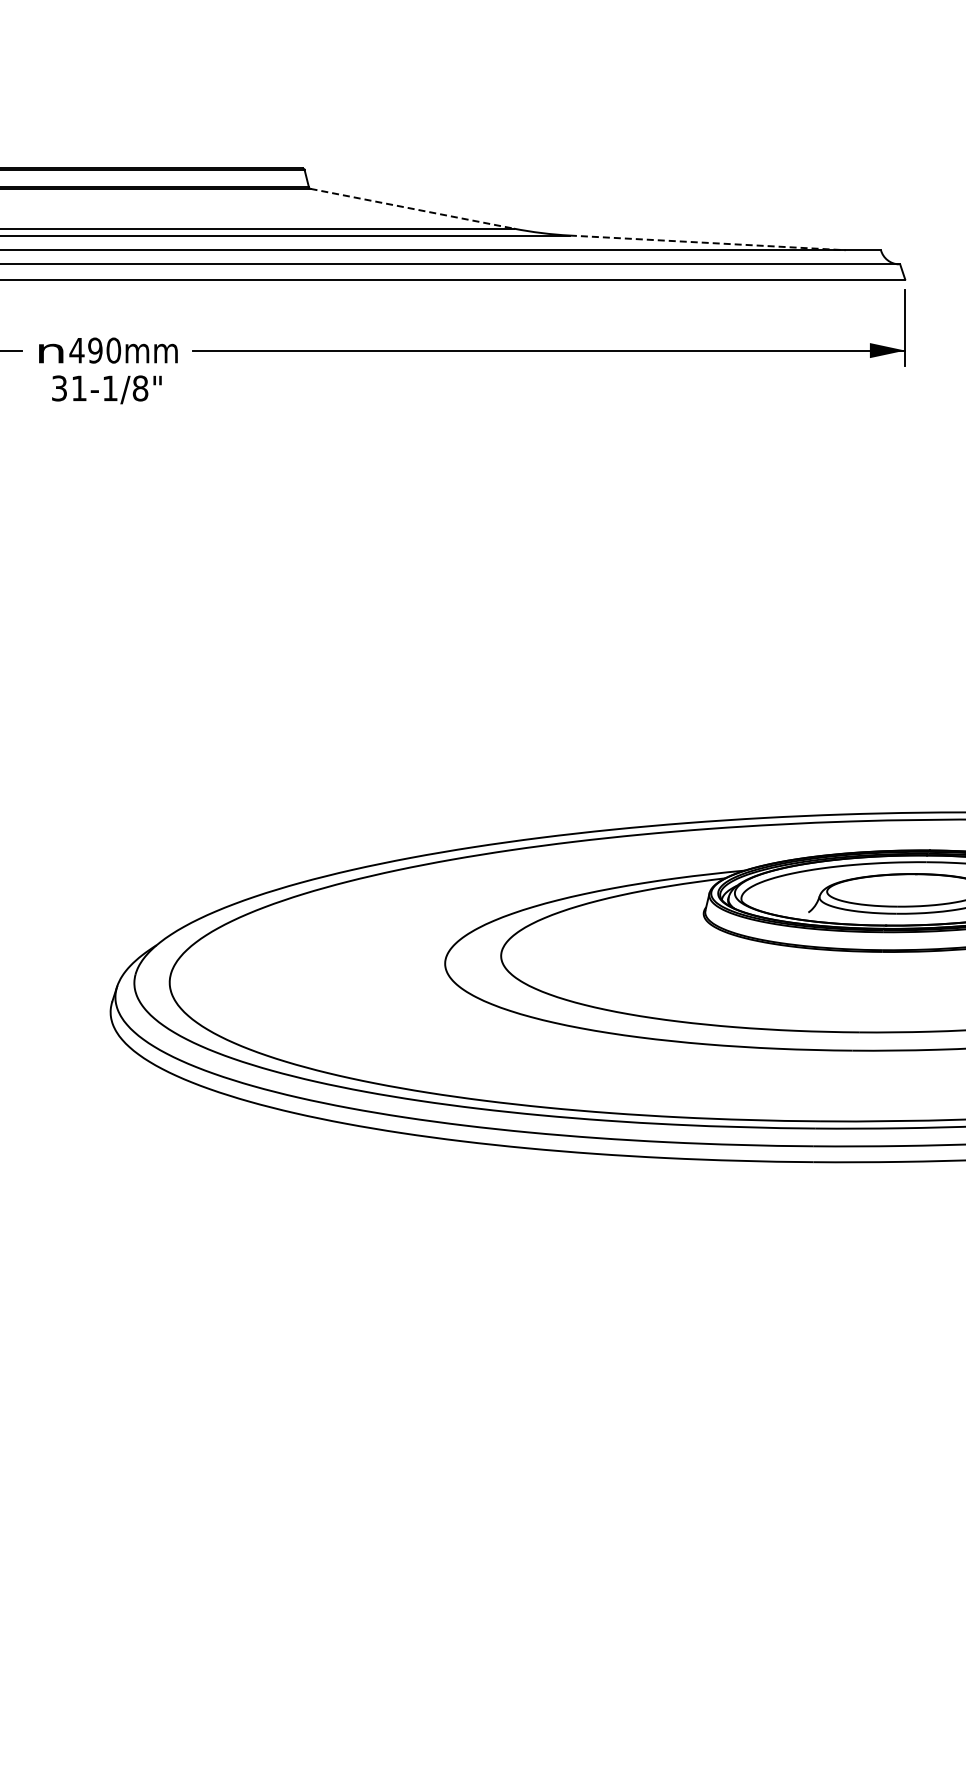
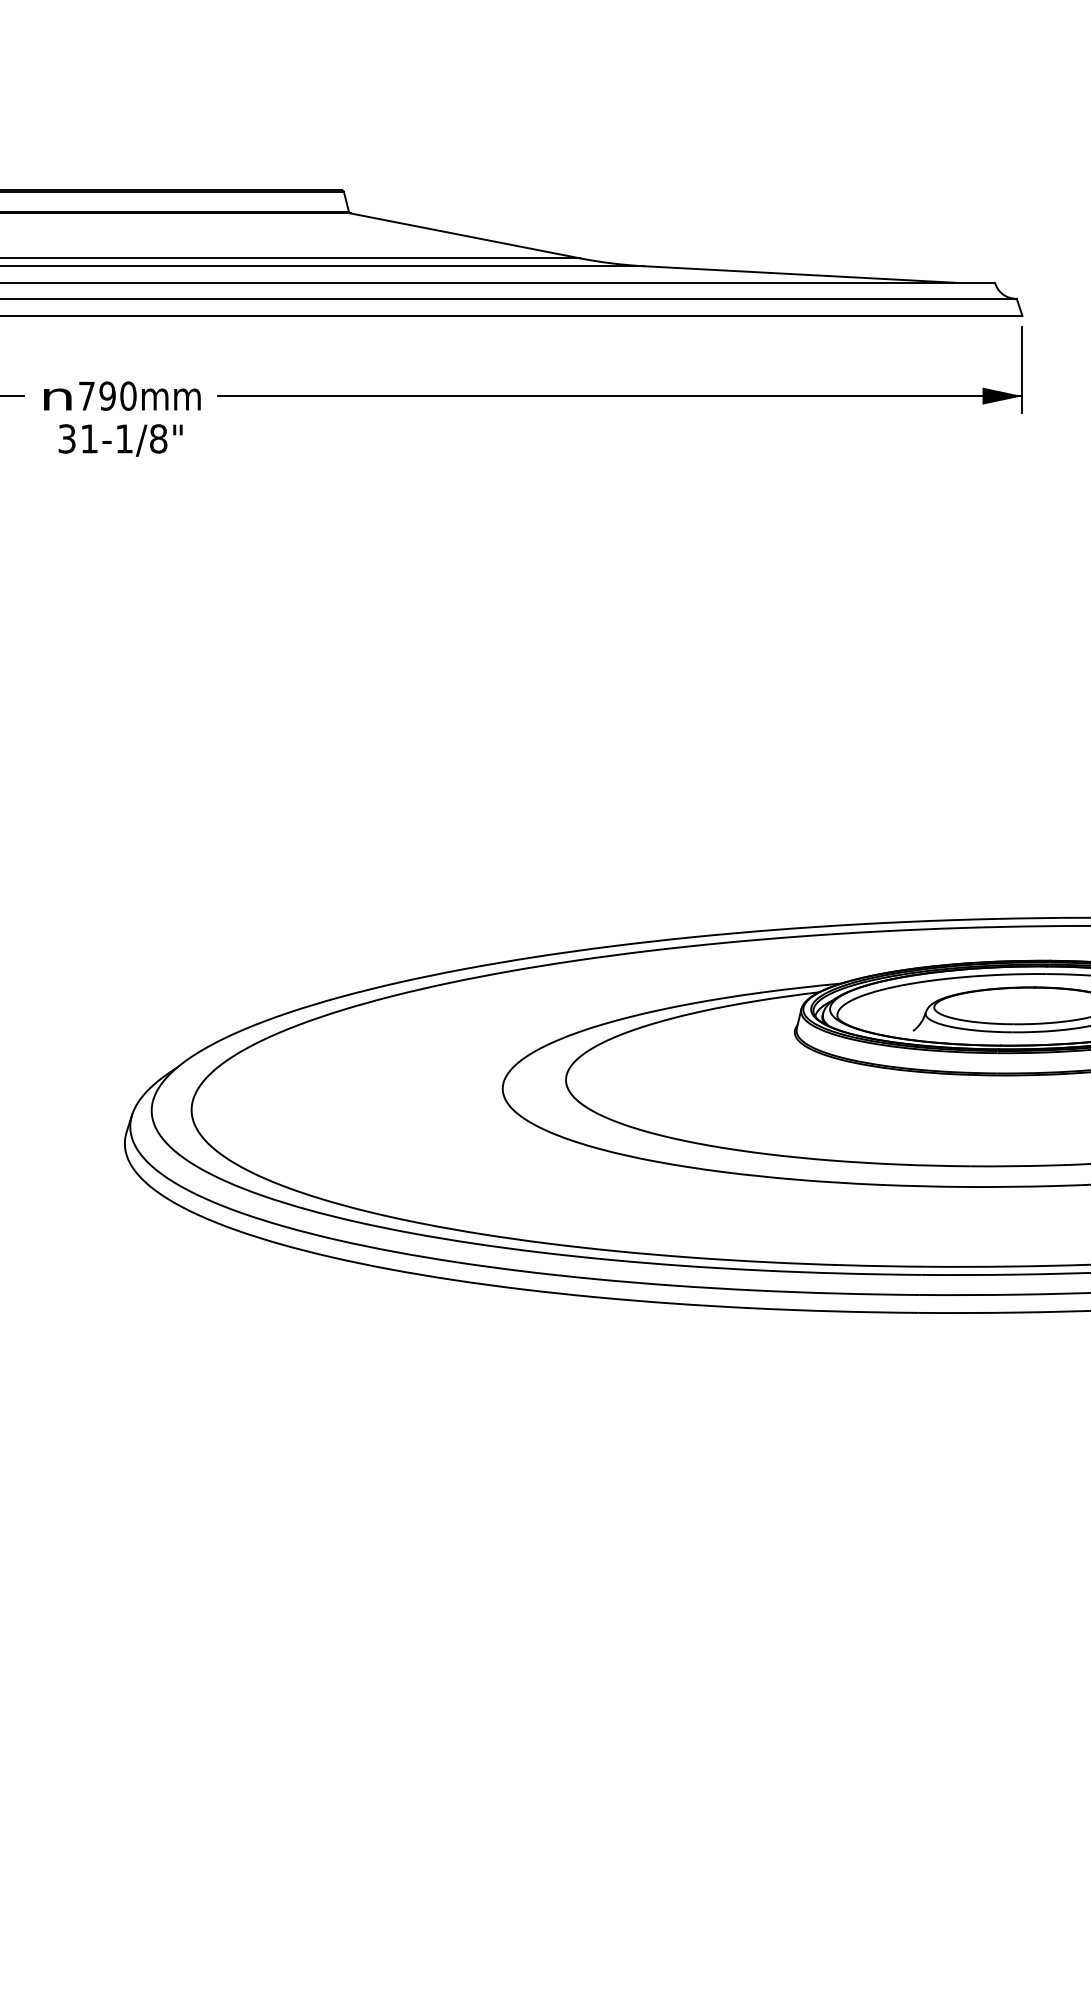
line: (412, 208) -> (465, 235), dashed -> solid
line: (708, 242) -> (800, 274), dashed -> solid
text: (76, 350) -> (86, 396), 490 -> 790

